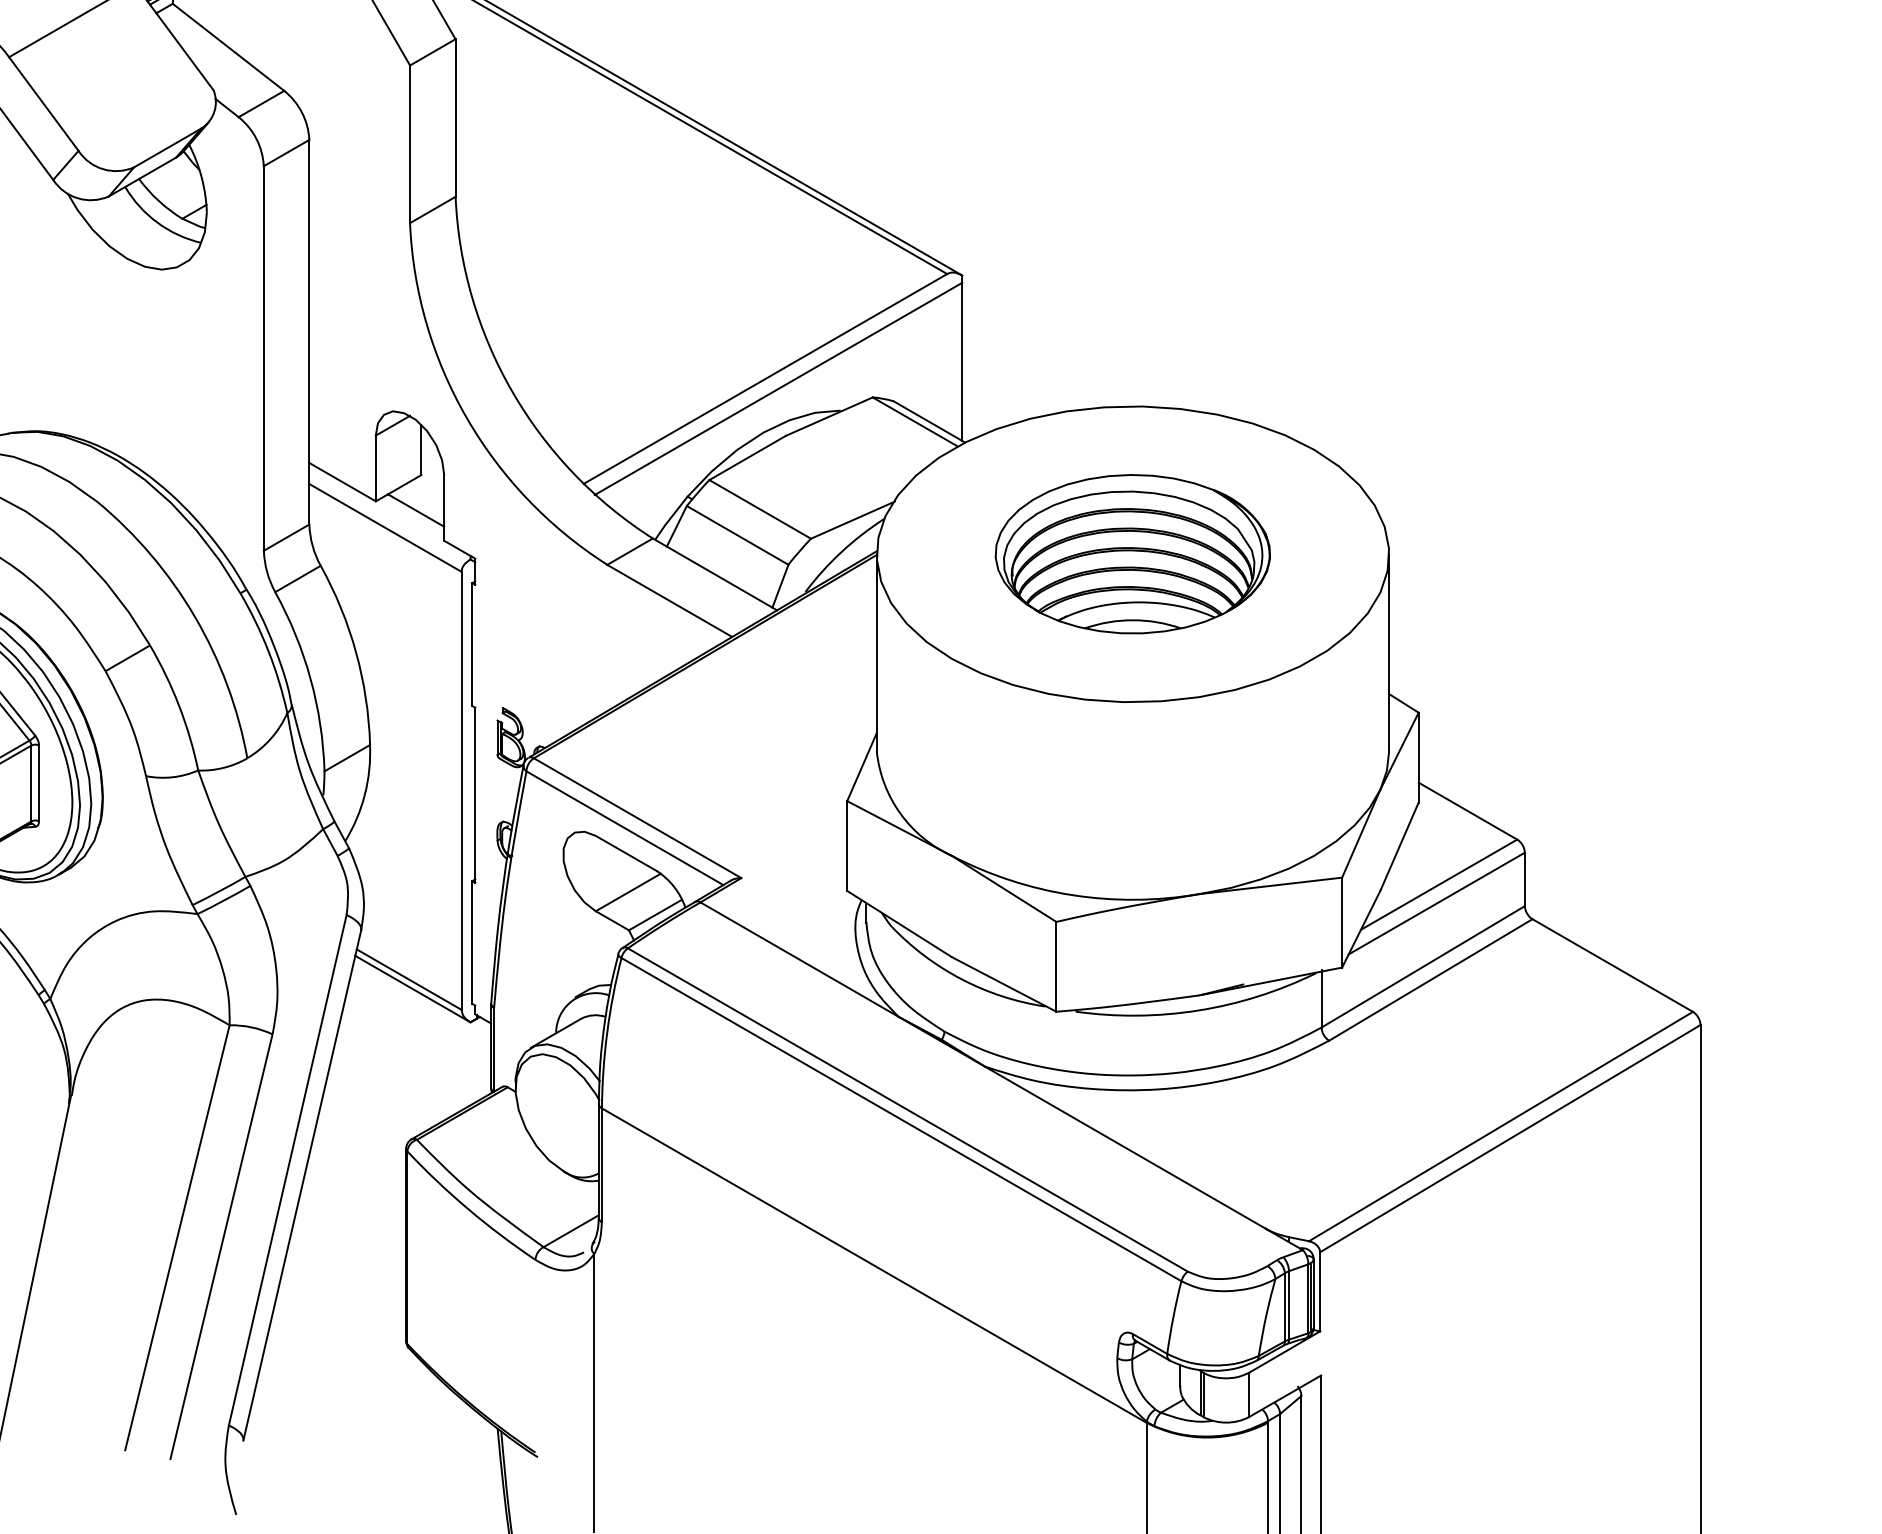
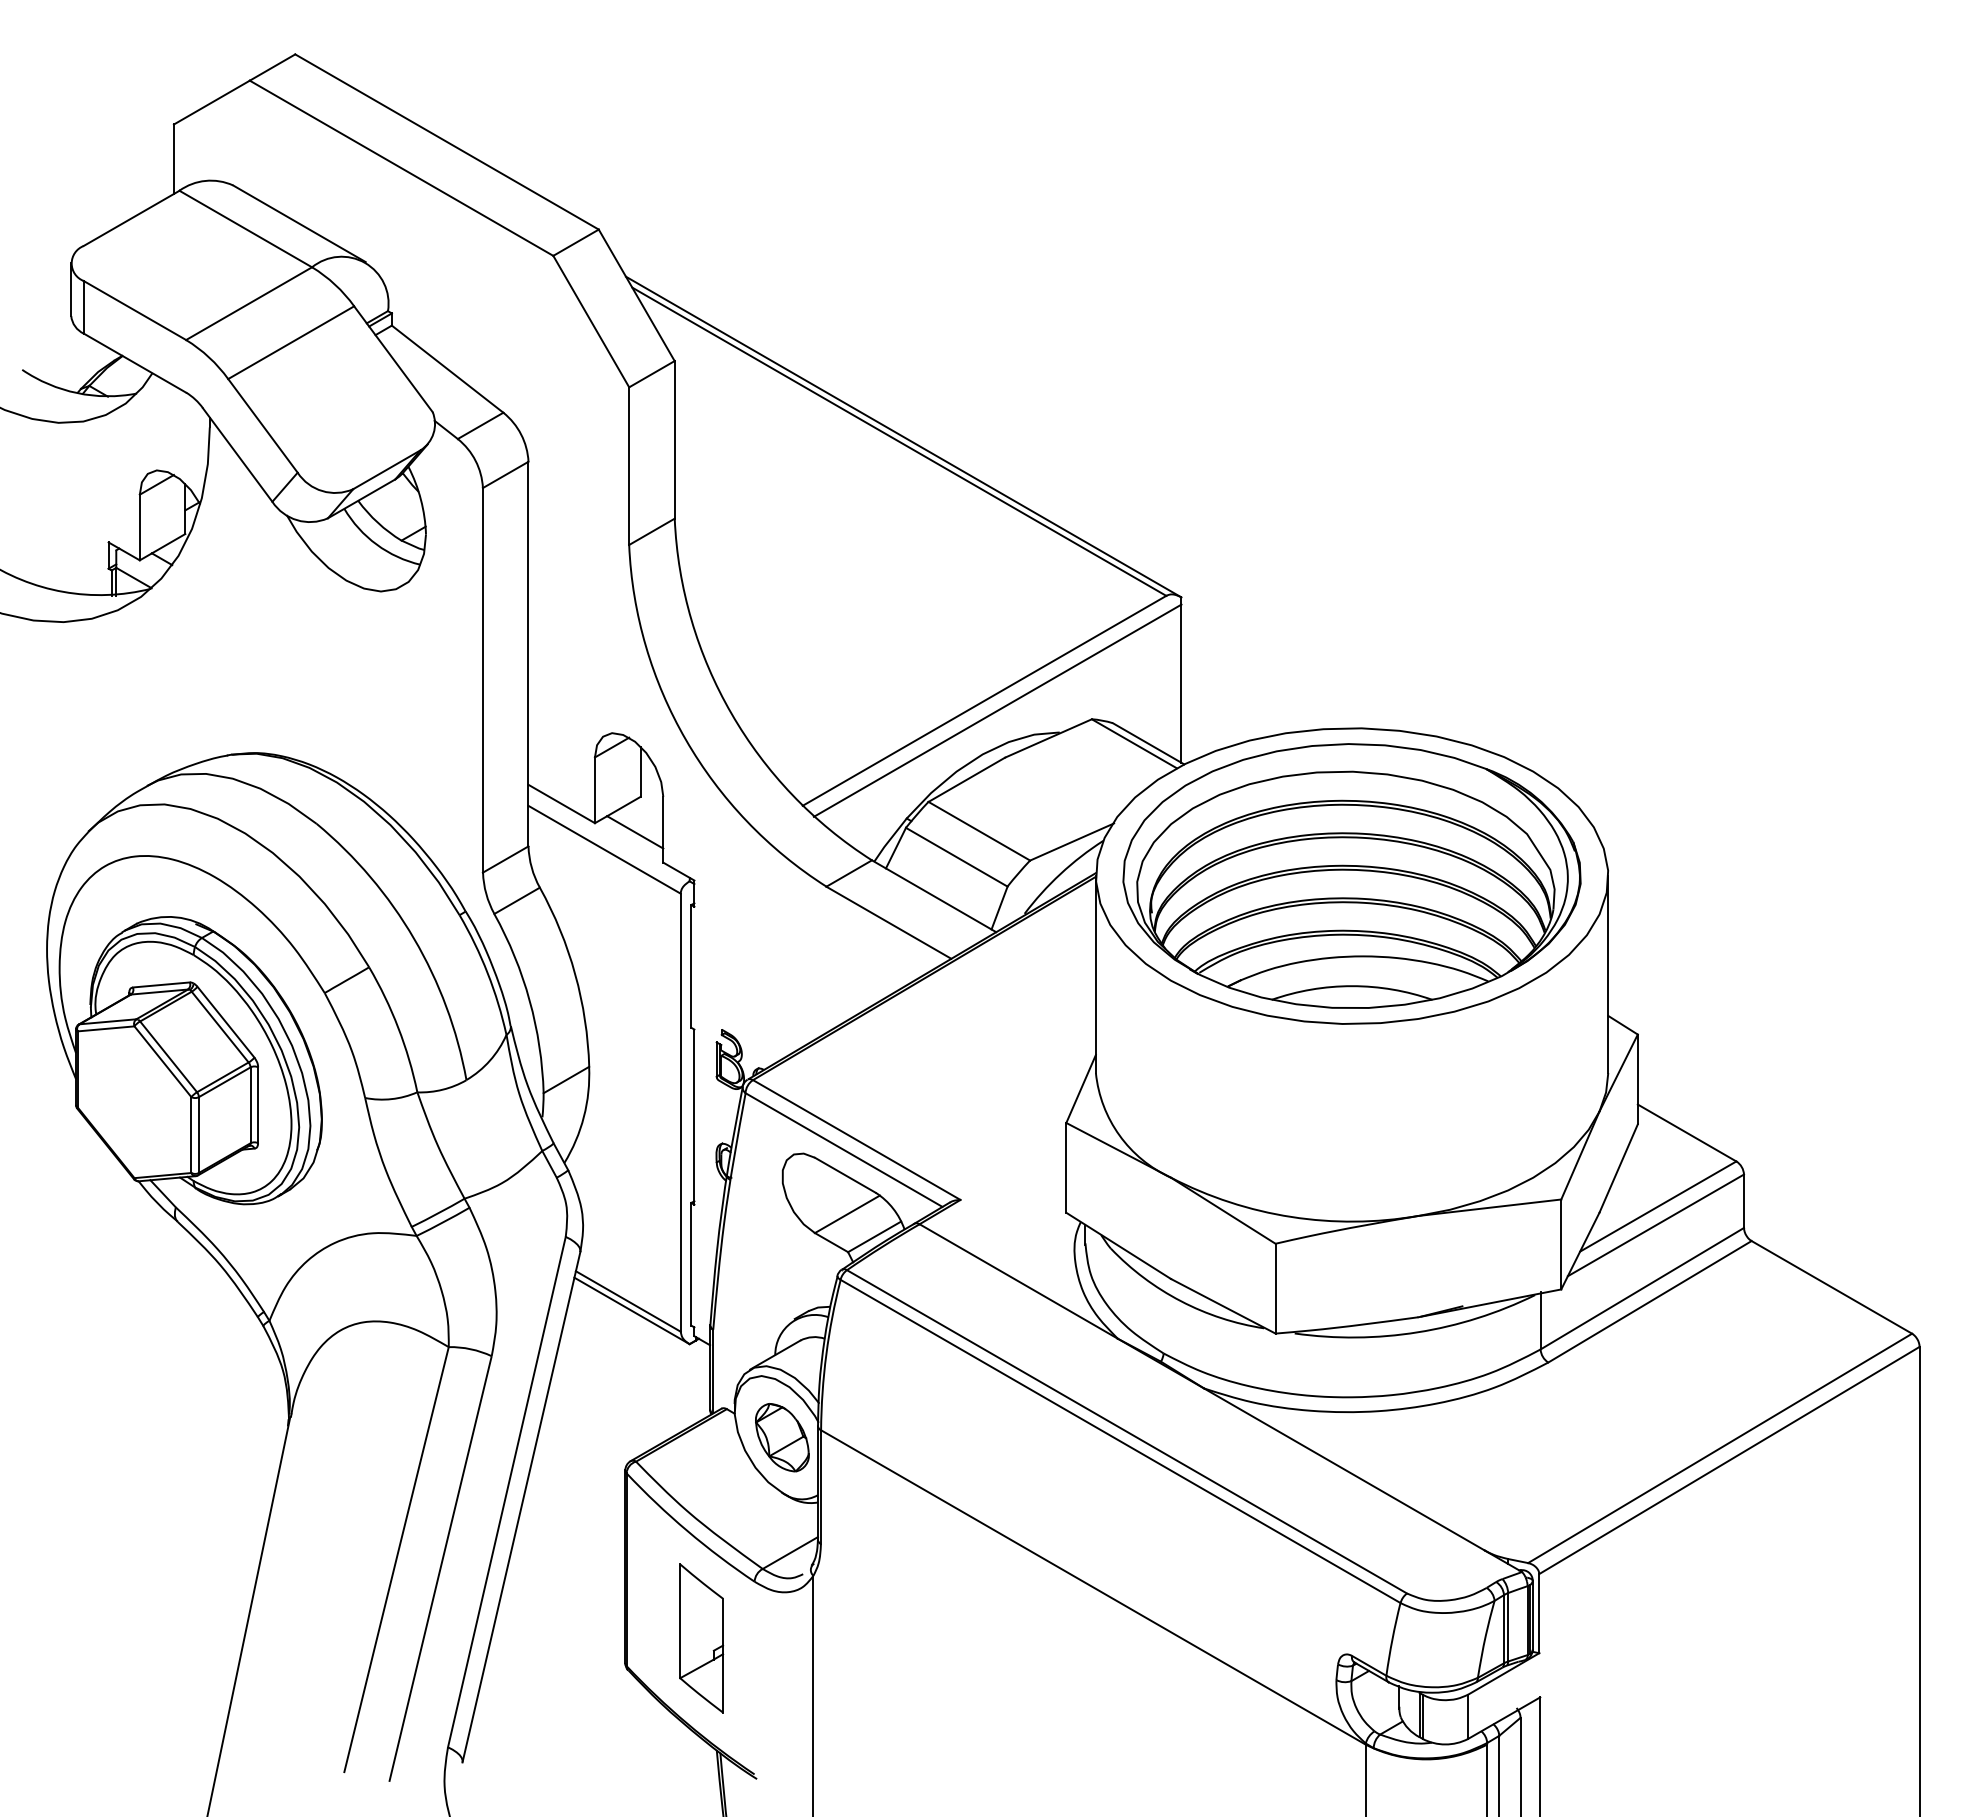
part: (1132, 553) -> (1351, 875), size x1.67
part: (563, 1115) -> (782, 1437), added
part: (482, 1316) -> (701, 1638), added

